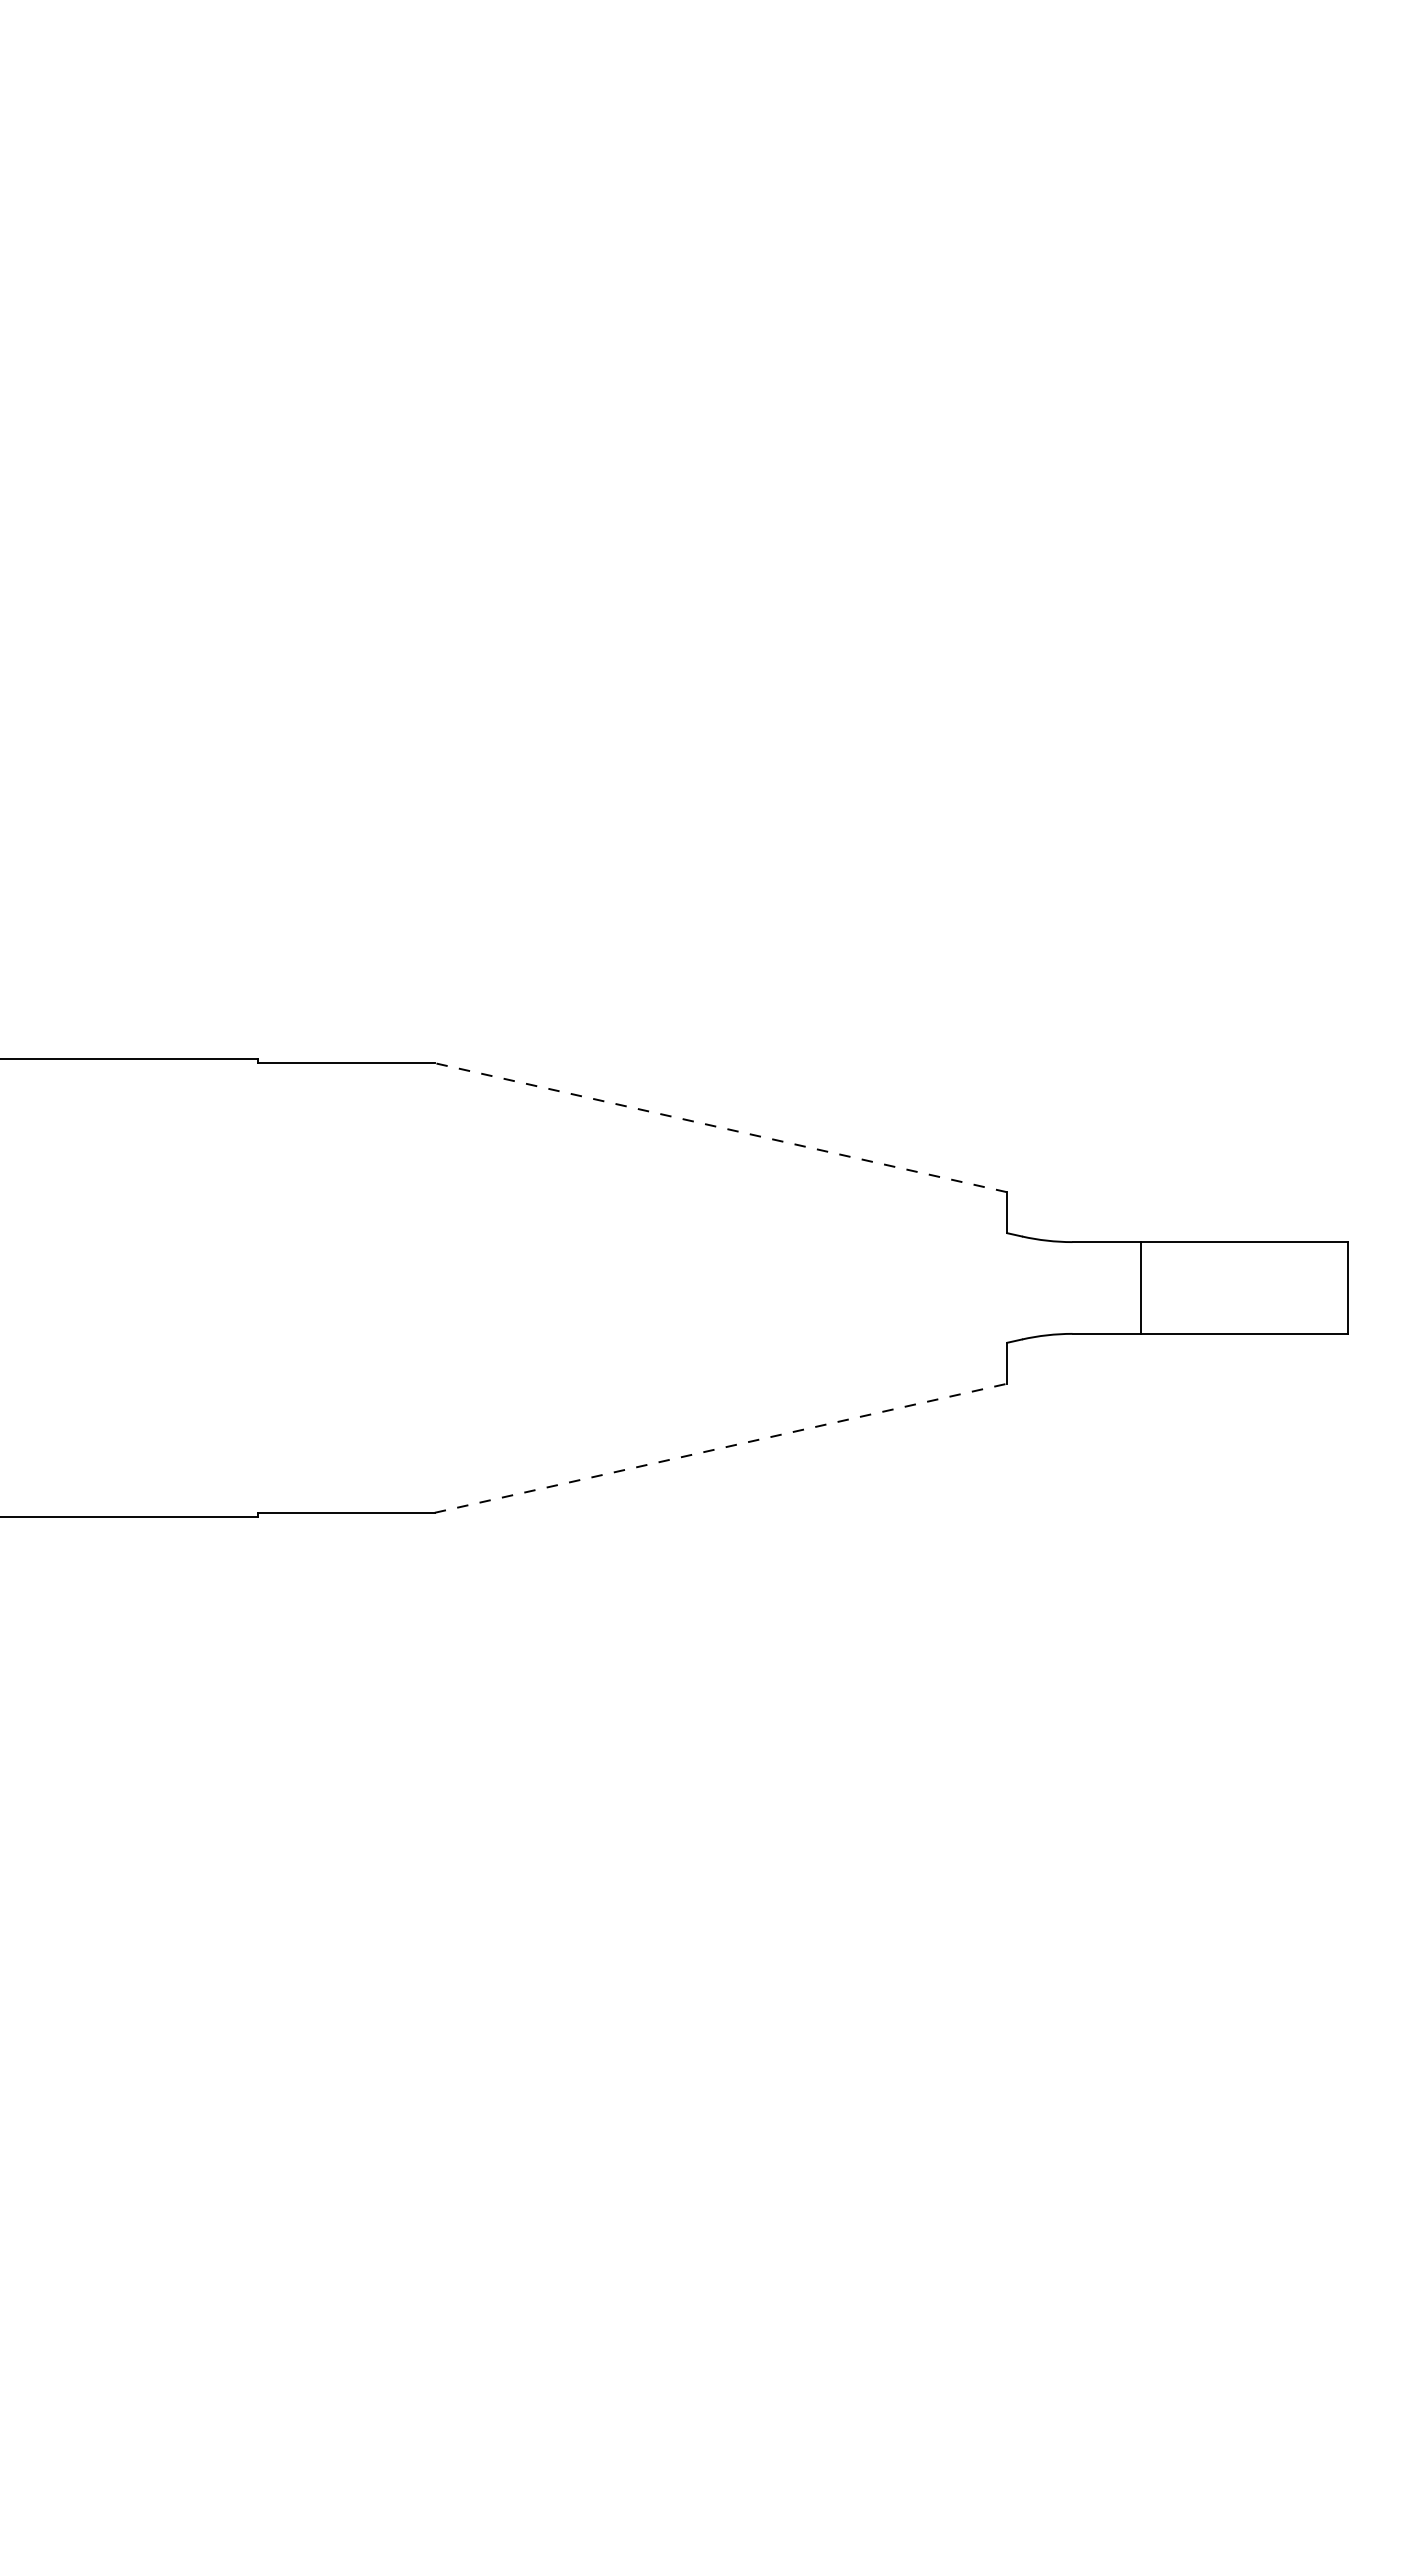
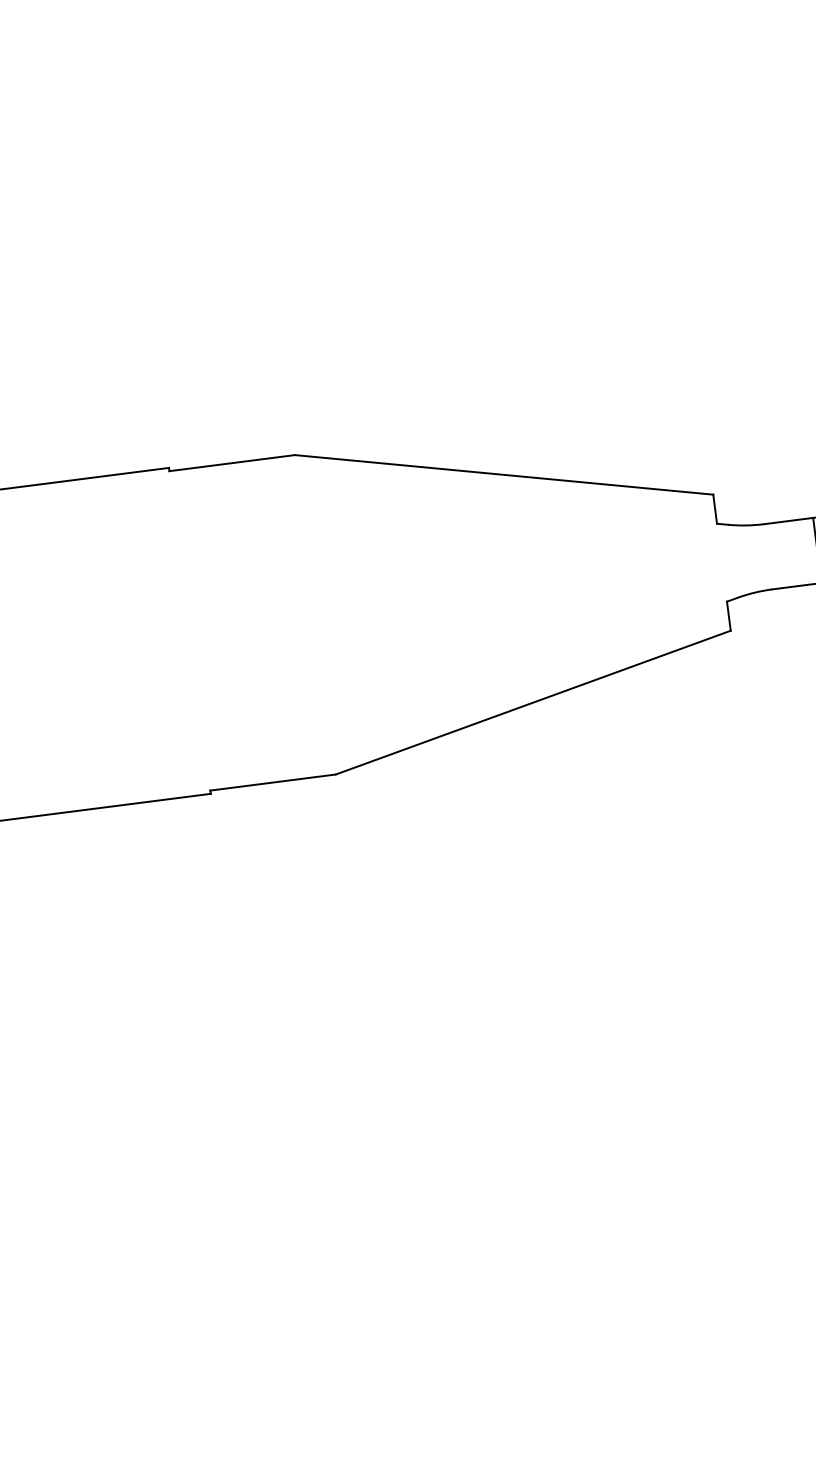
line: (720, 1127) -> (503, 474), dashed -> solid
line: (721, 1448) -> (533, 702), dashed -> solid

